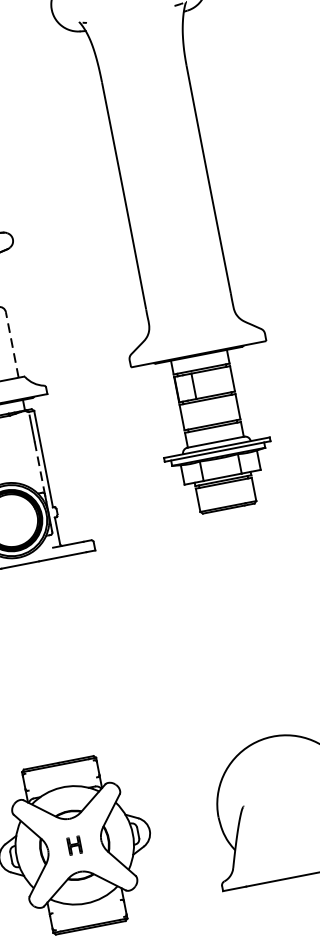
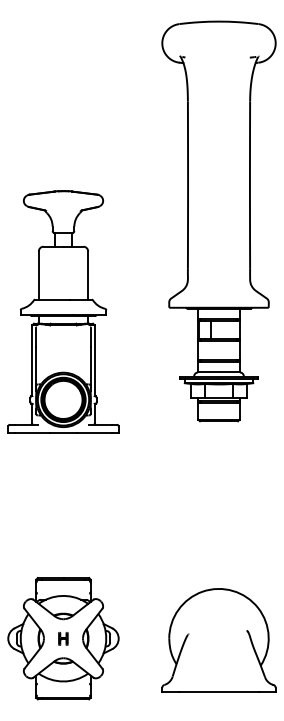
line: (12, 344) -> (88, 275), dashed -> solid
line: (39, 468) -> (90, 366), dashed -> solid

